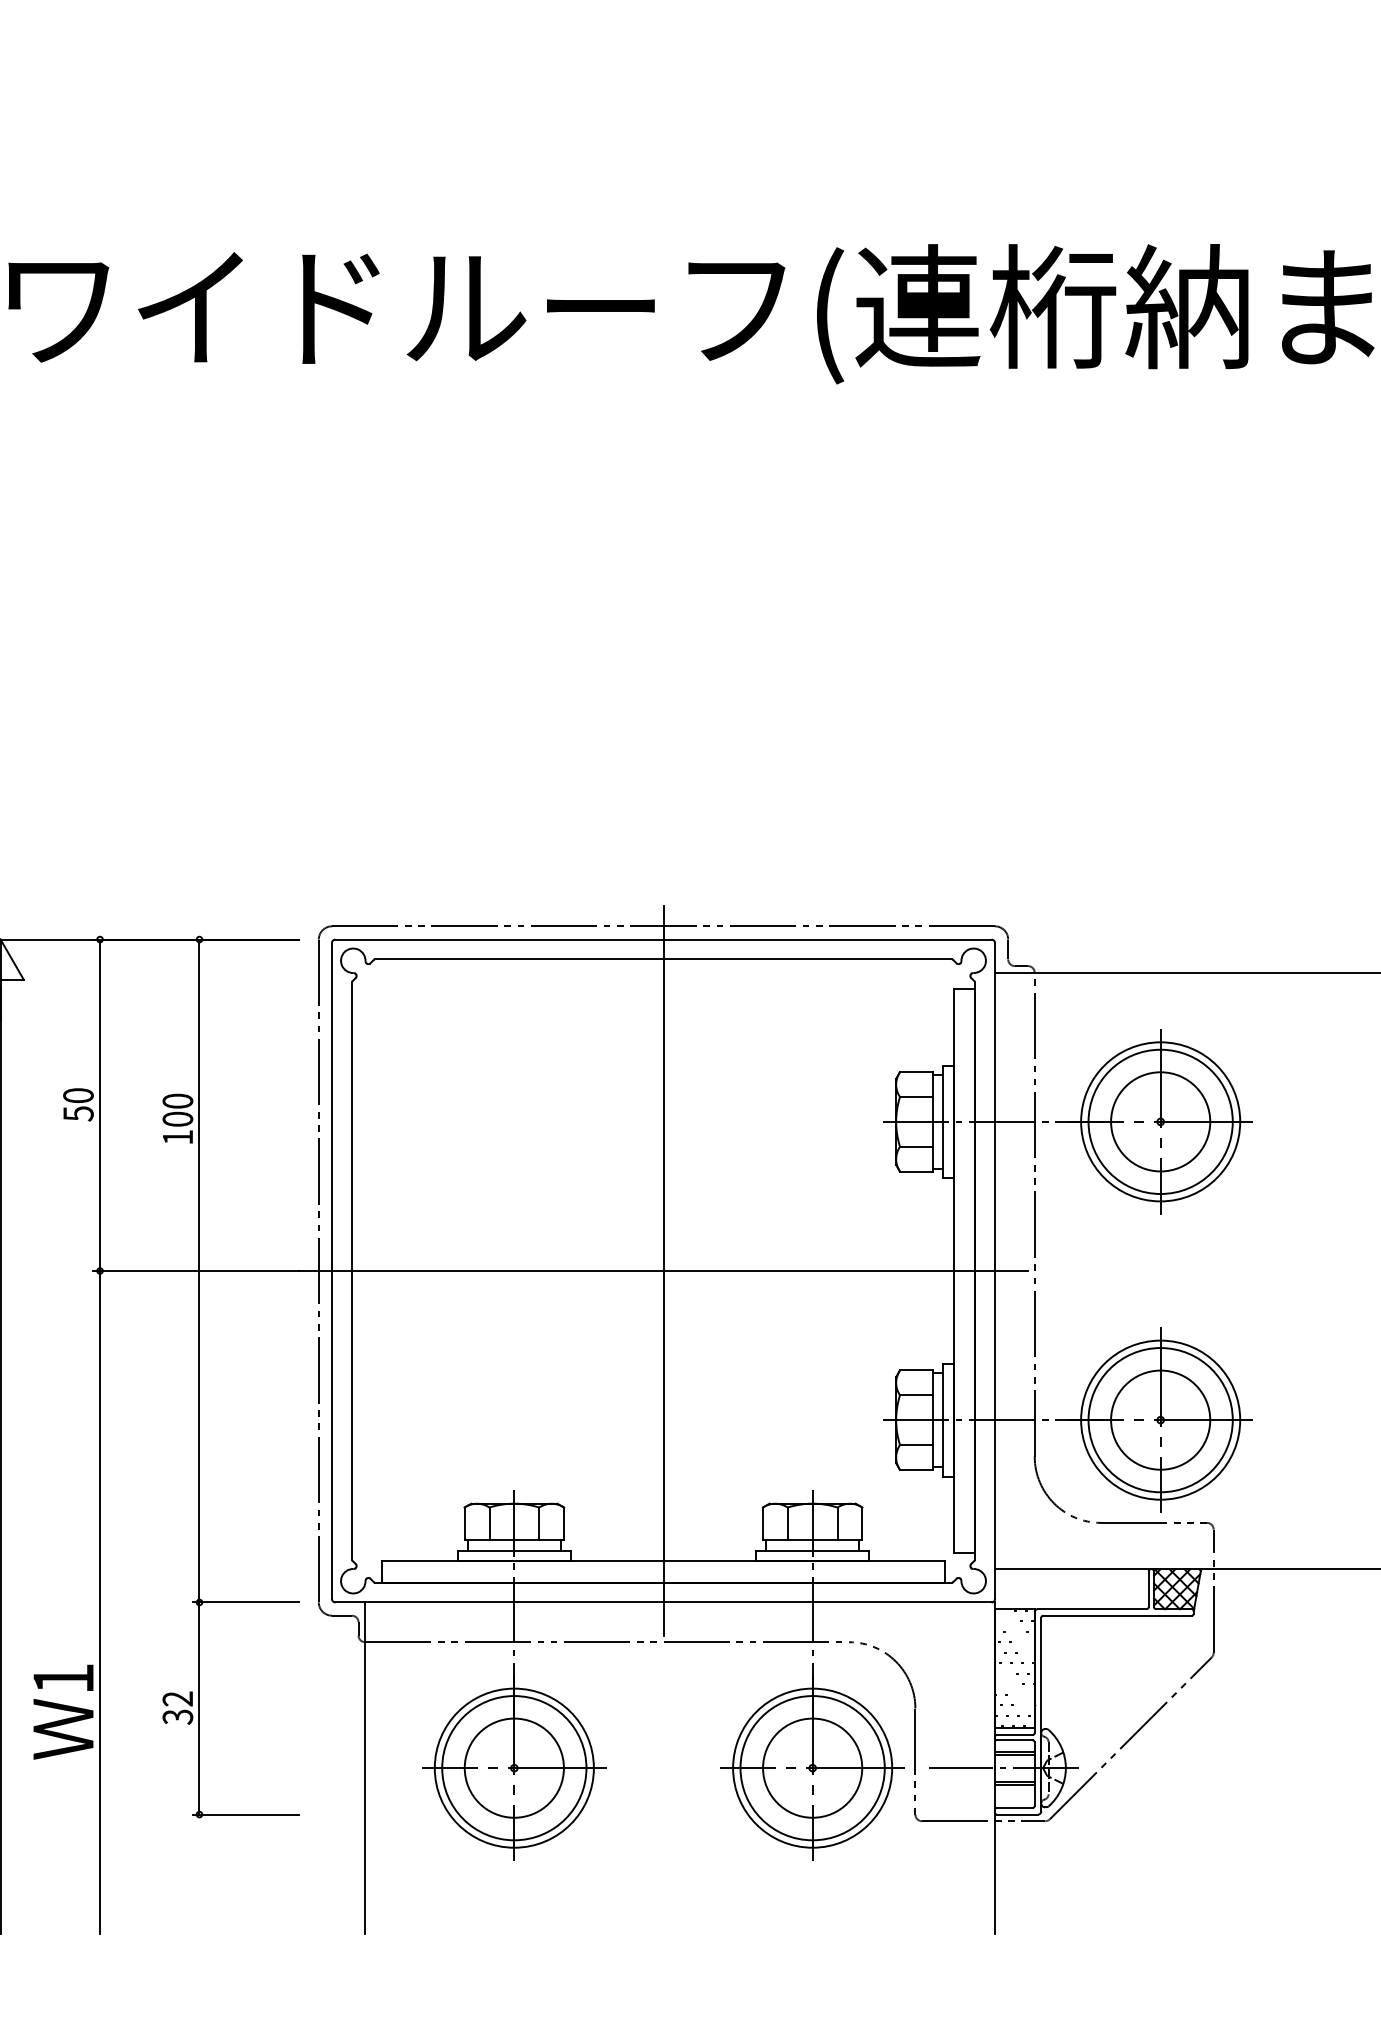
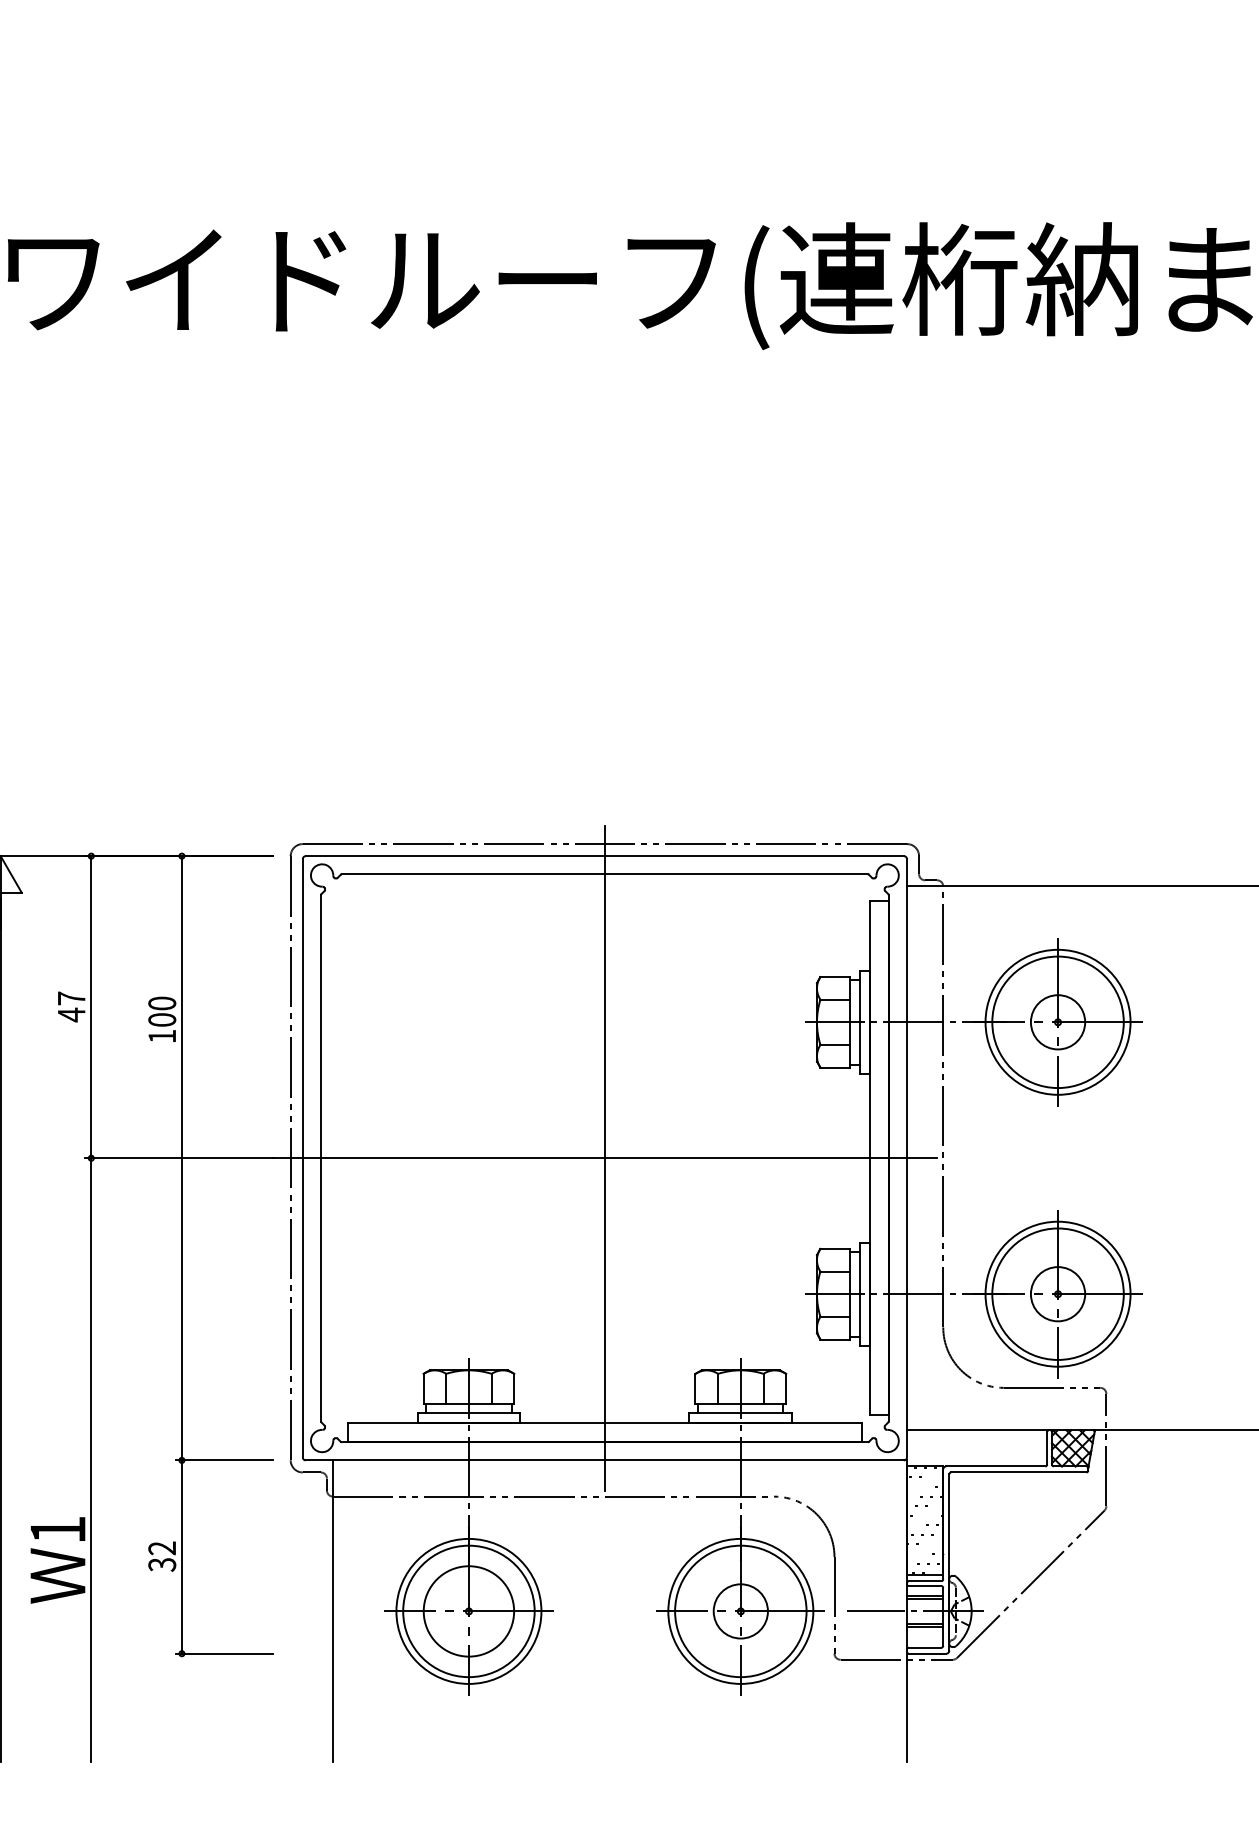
text: (78, 1104) -> (71, 1006), 50 -> 47
circle: (1160, 1122) -> (1057, 1022), size x0.6
circle: (1160, 1420) -> (1057, 1294), size x0.6
circle: (812, 1768) -> (740, 1611), size x0.6

